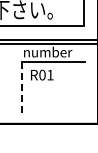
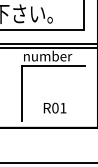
text: (41, 74) -> (54, 107), moved
line: (22, 89) -> (22, 93), dashed -> solid

